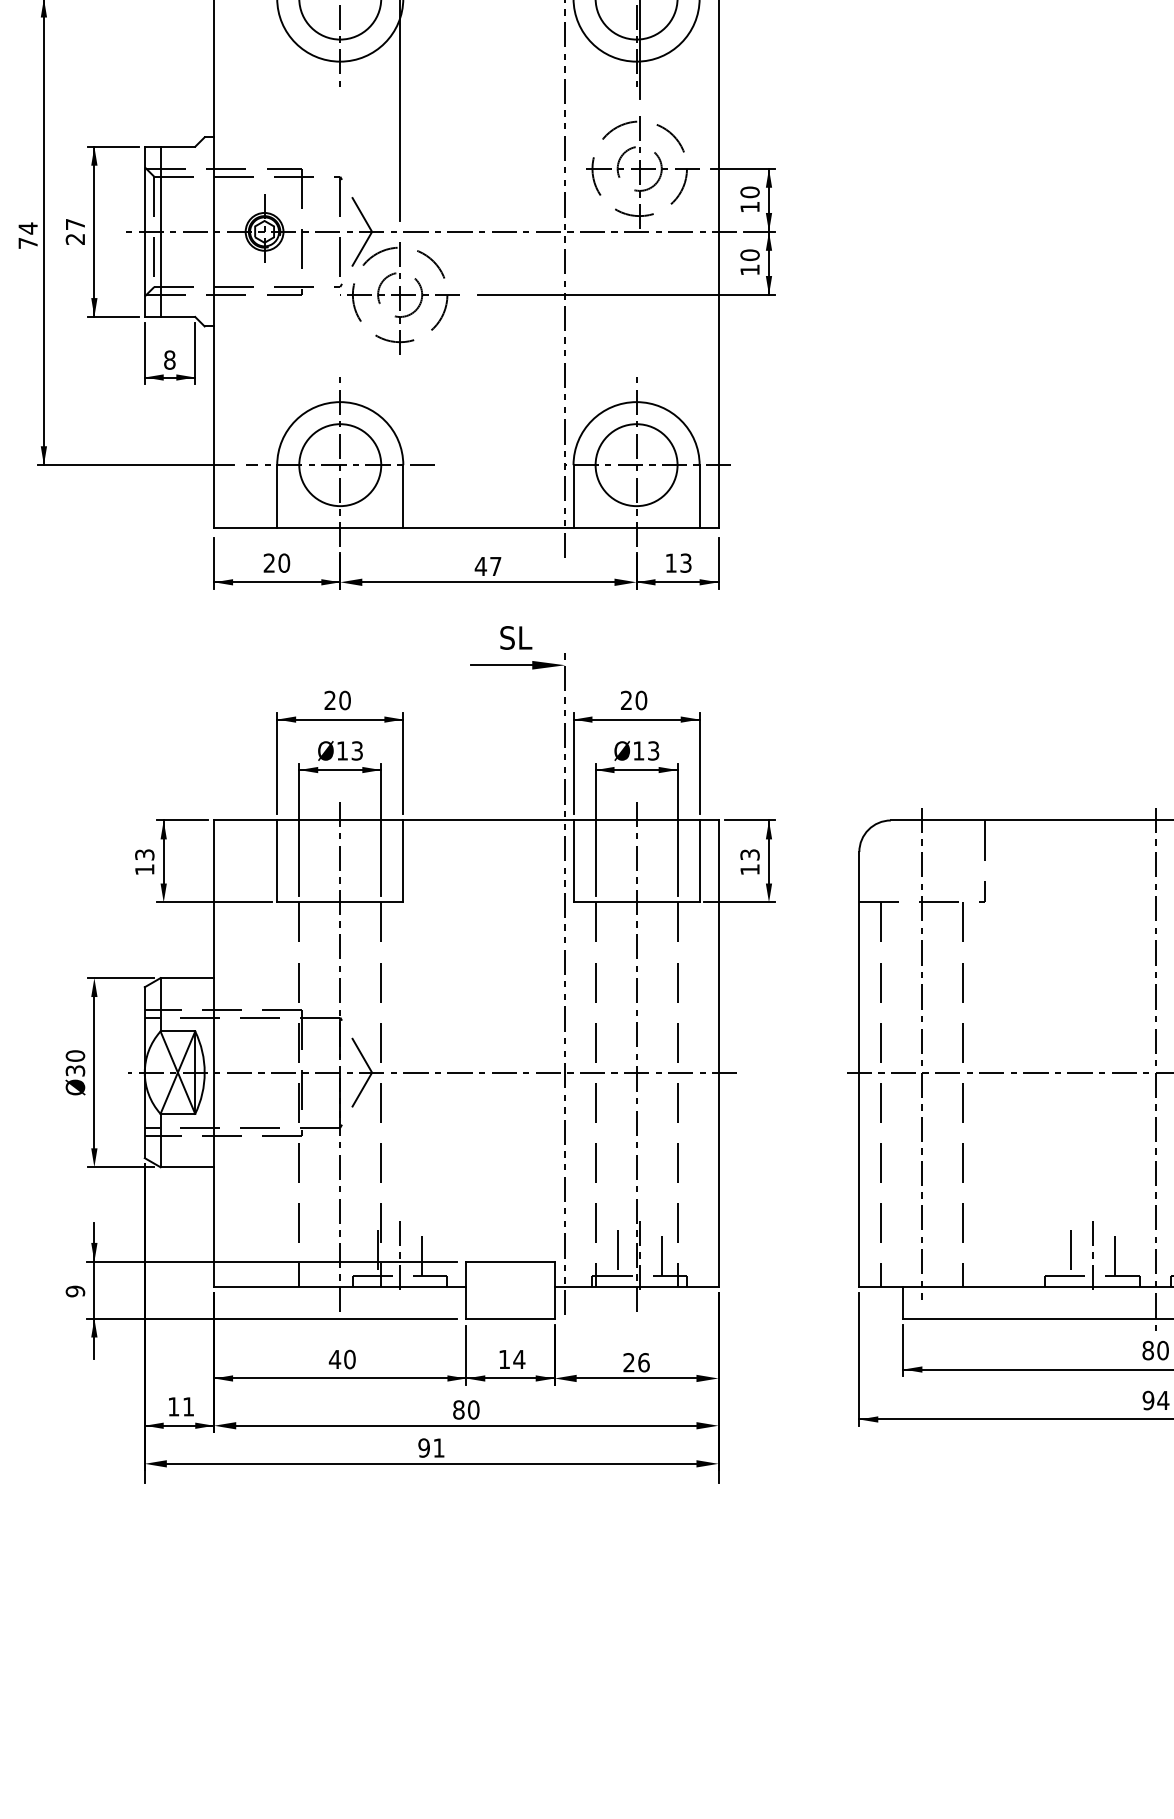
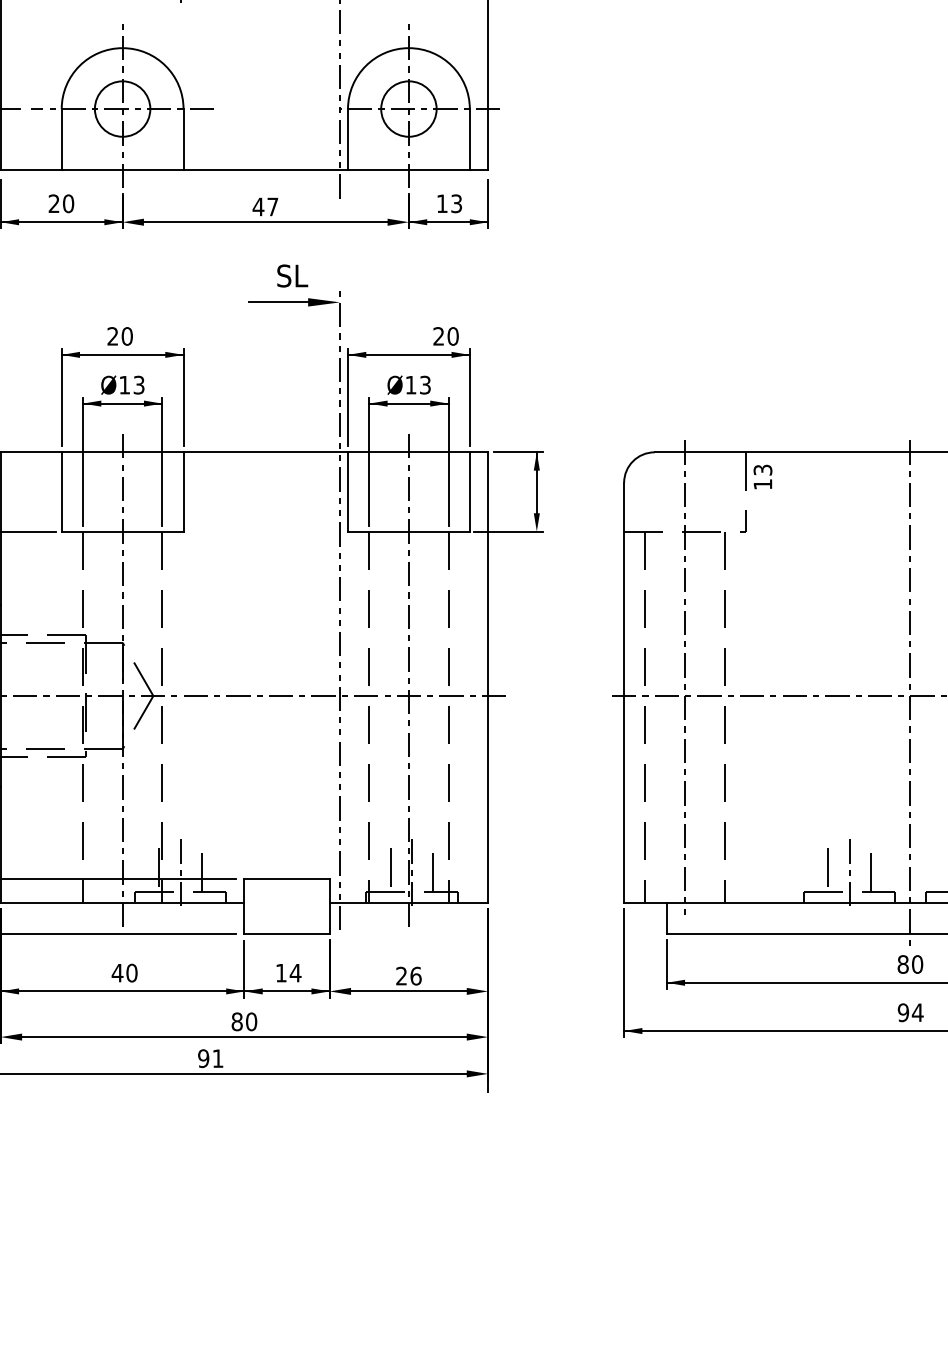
circle: (340, 465) -> (122, 109), size x0.7
circle: (636, 465) -> (408, 109), size x0.7
text: (634, 700) -> (446, 336), moved
text: (749, 861) -> (762, 476), moved

